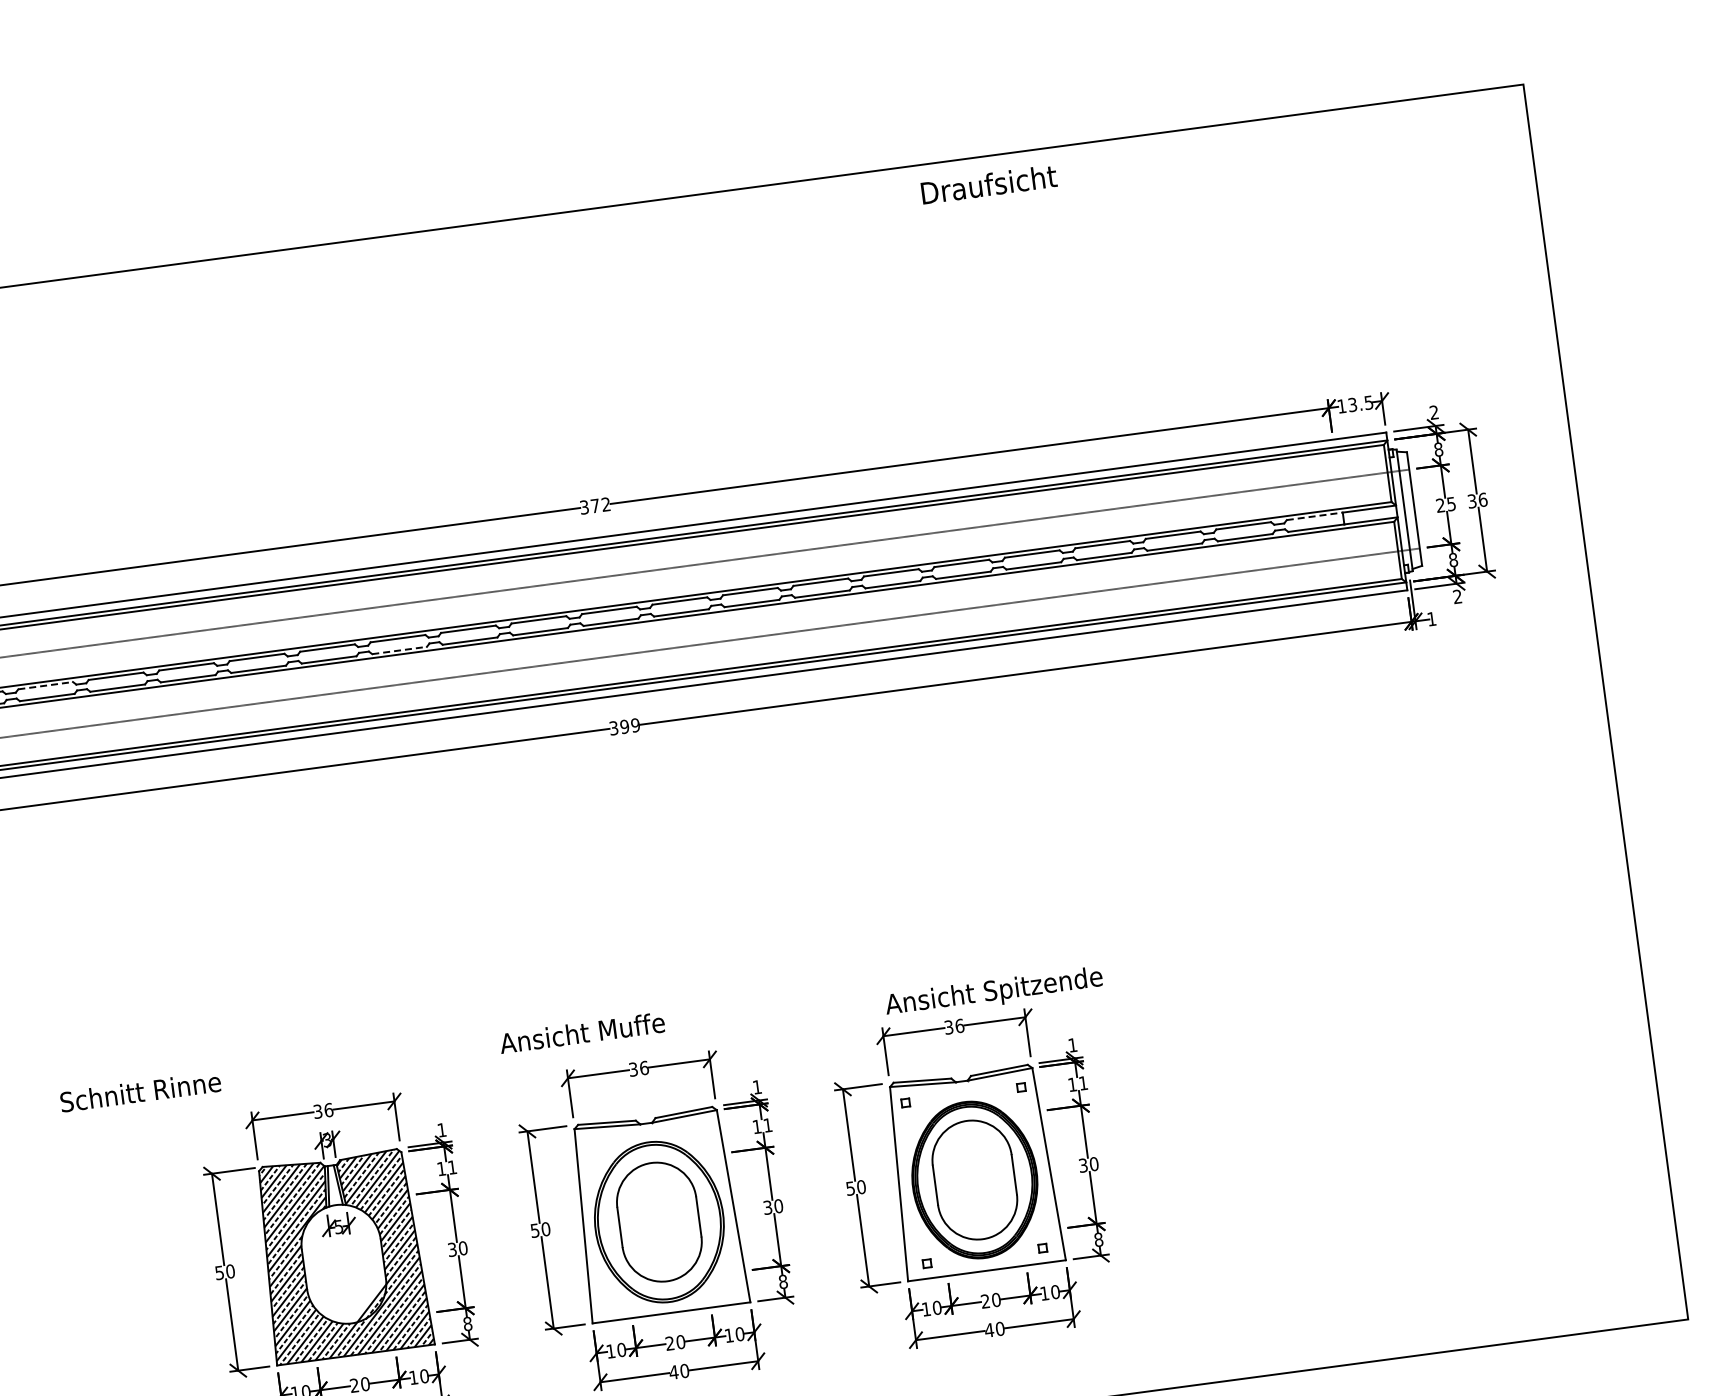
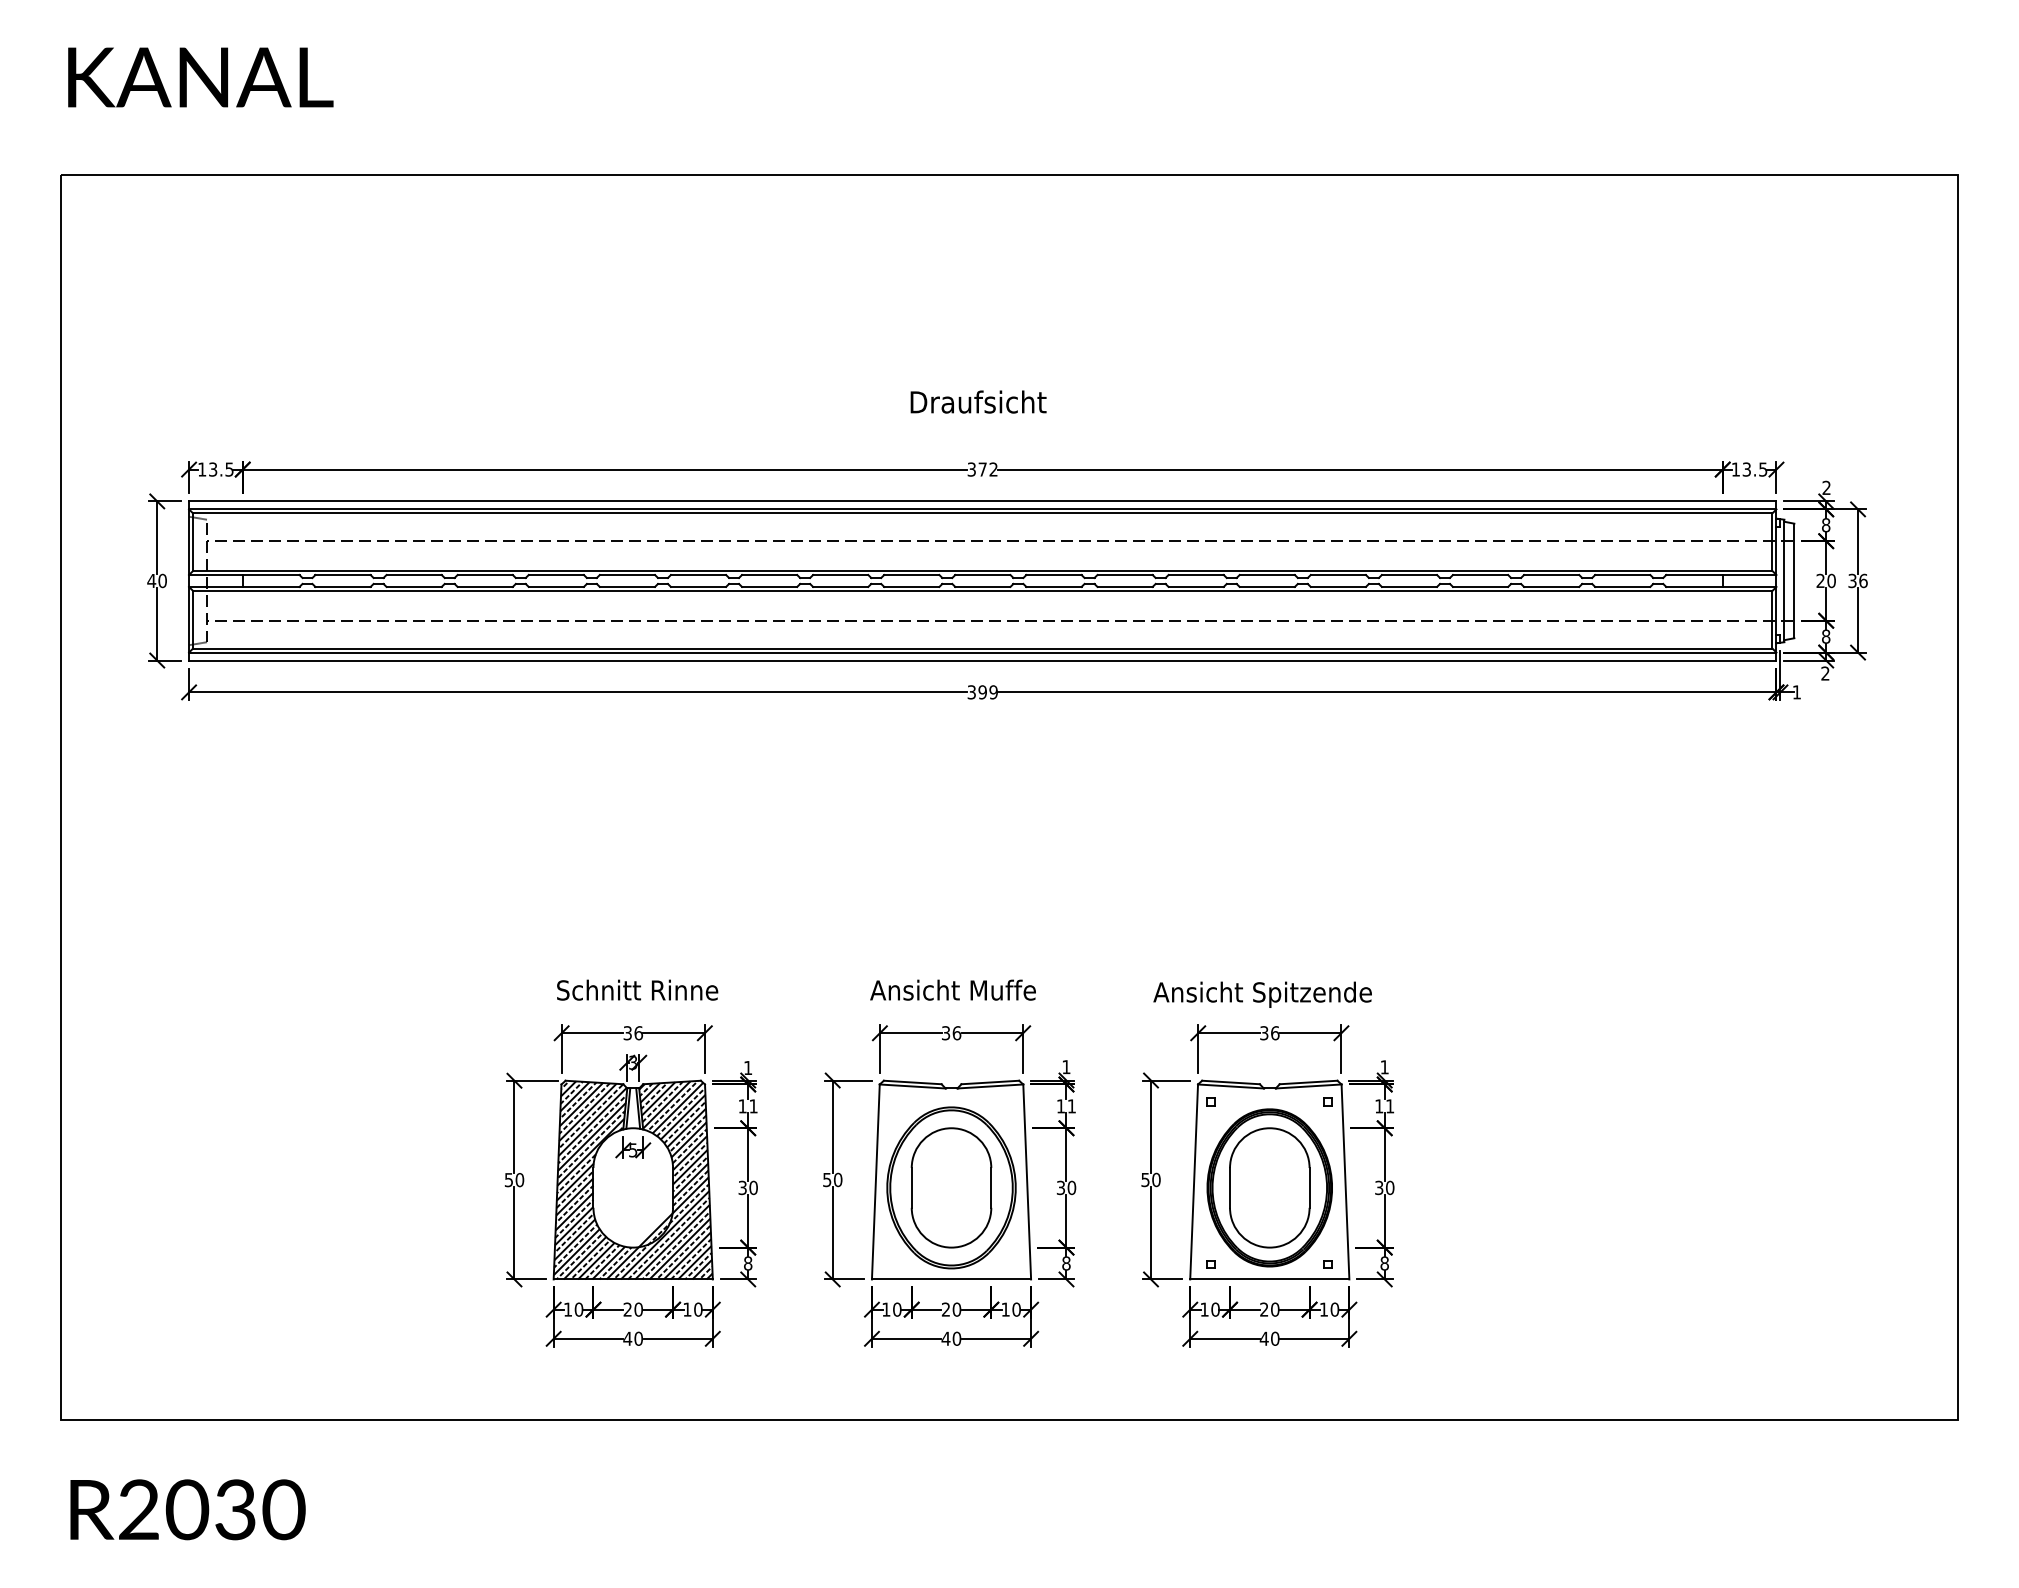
text: (988, 184) -> (978, 401), moved
text: (1451, 503) -> (1831, 580), 25 -> 20
line: (1315, 516) -> (1695, 575), dashed -> solid
line: (399, 650) -> (769, 586), dashed -> solid
line: (46, 686) -> (414, 575), dashed -> solid
text: (993, 992) -> (1262, 994), moved
text: (581, 1032) -> (952, 989), moved
text: (140, 1091) -> (637, 989), moved

